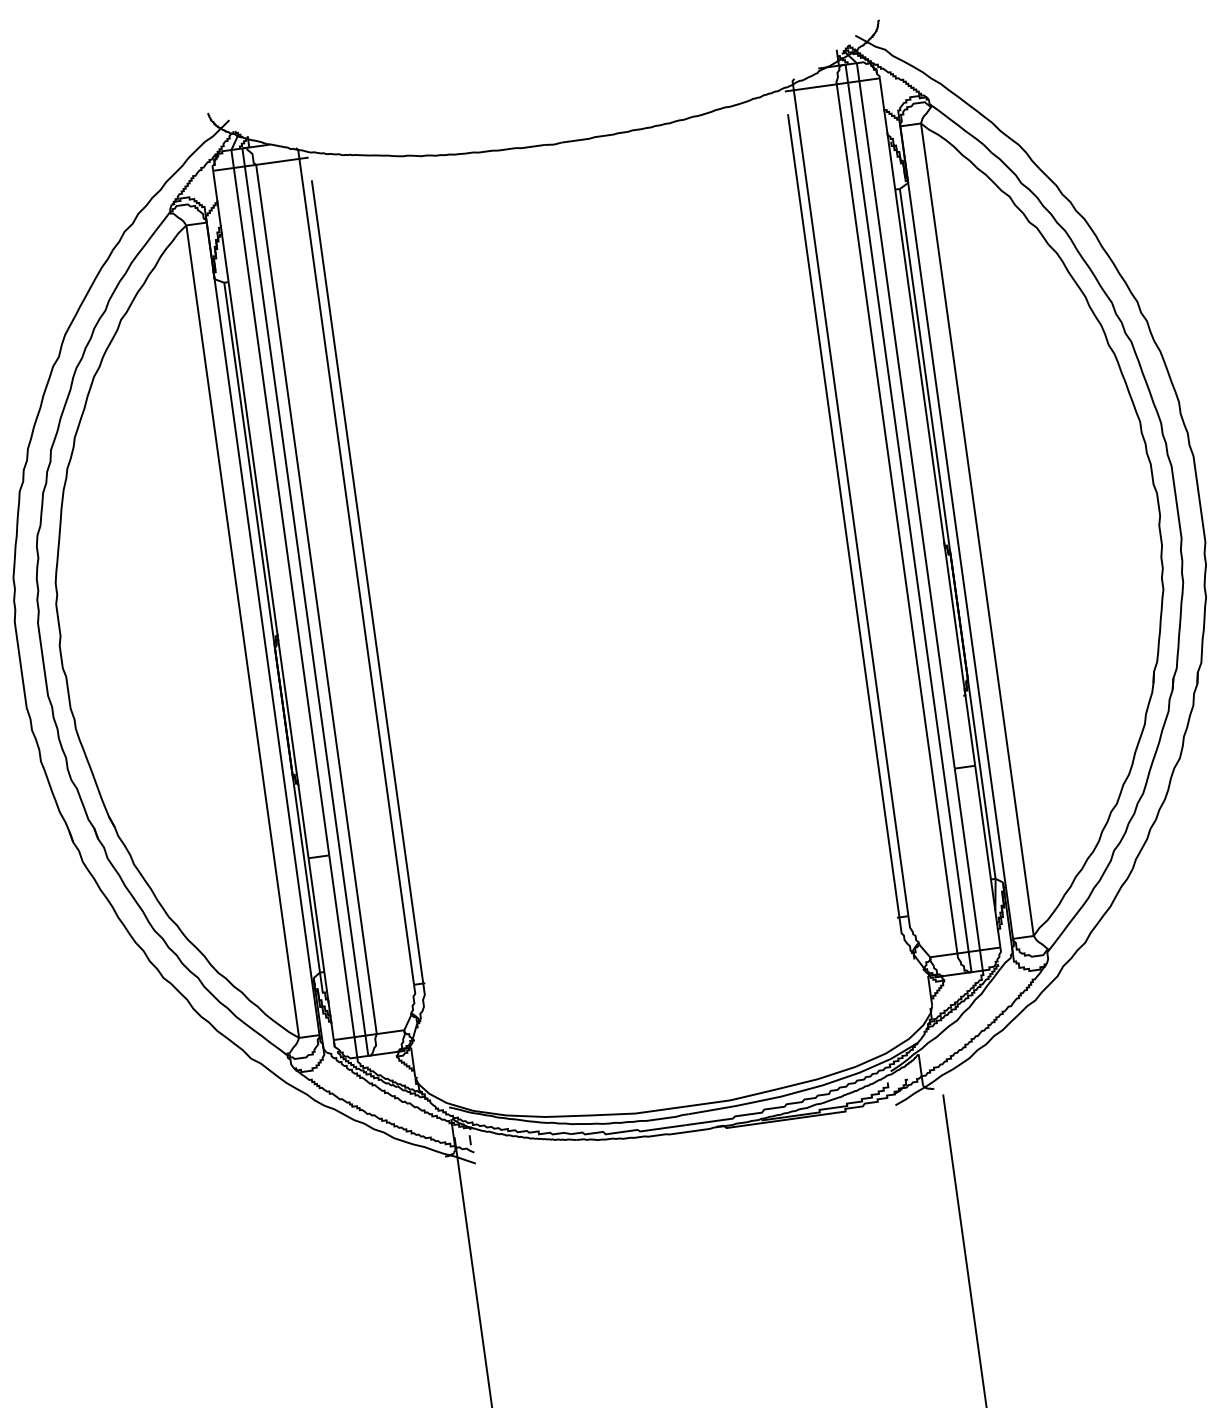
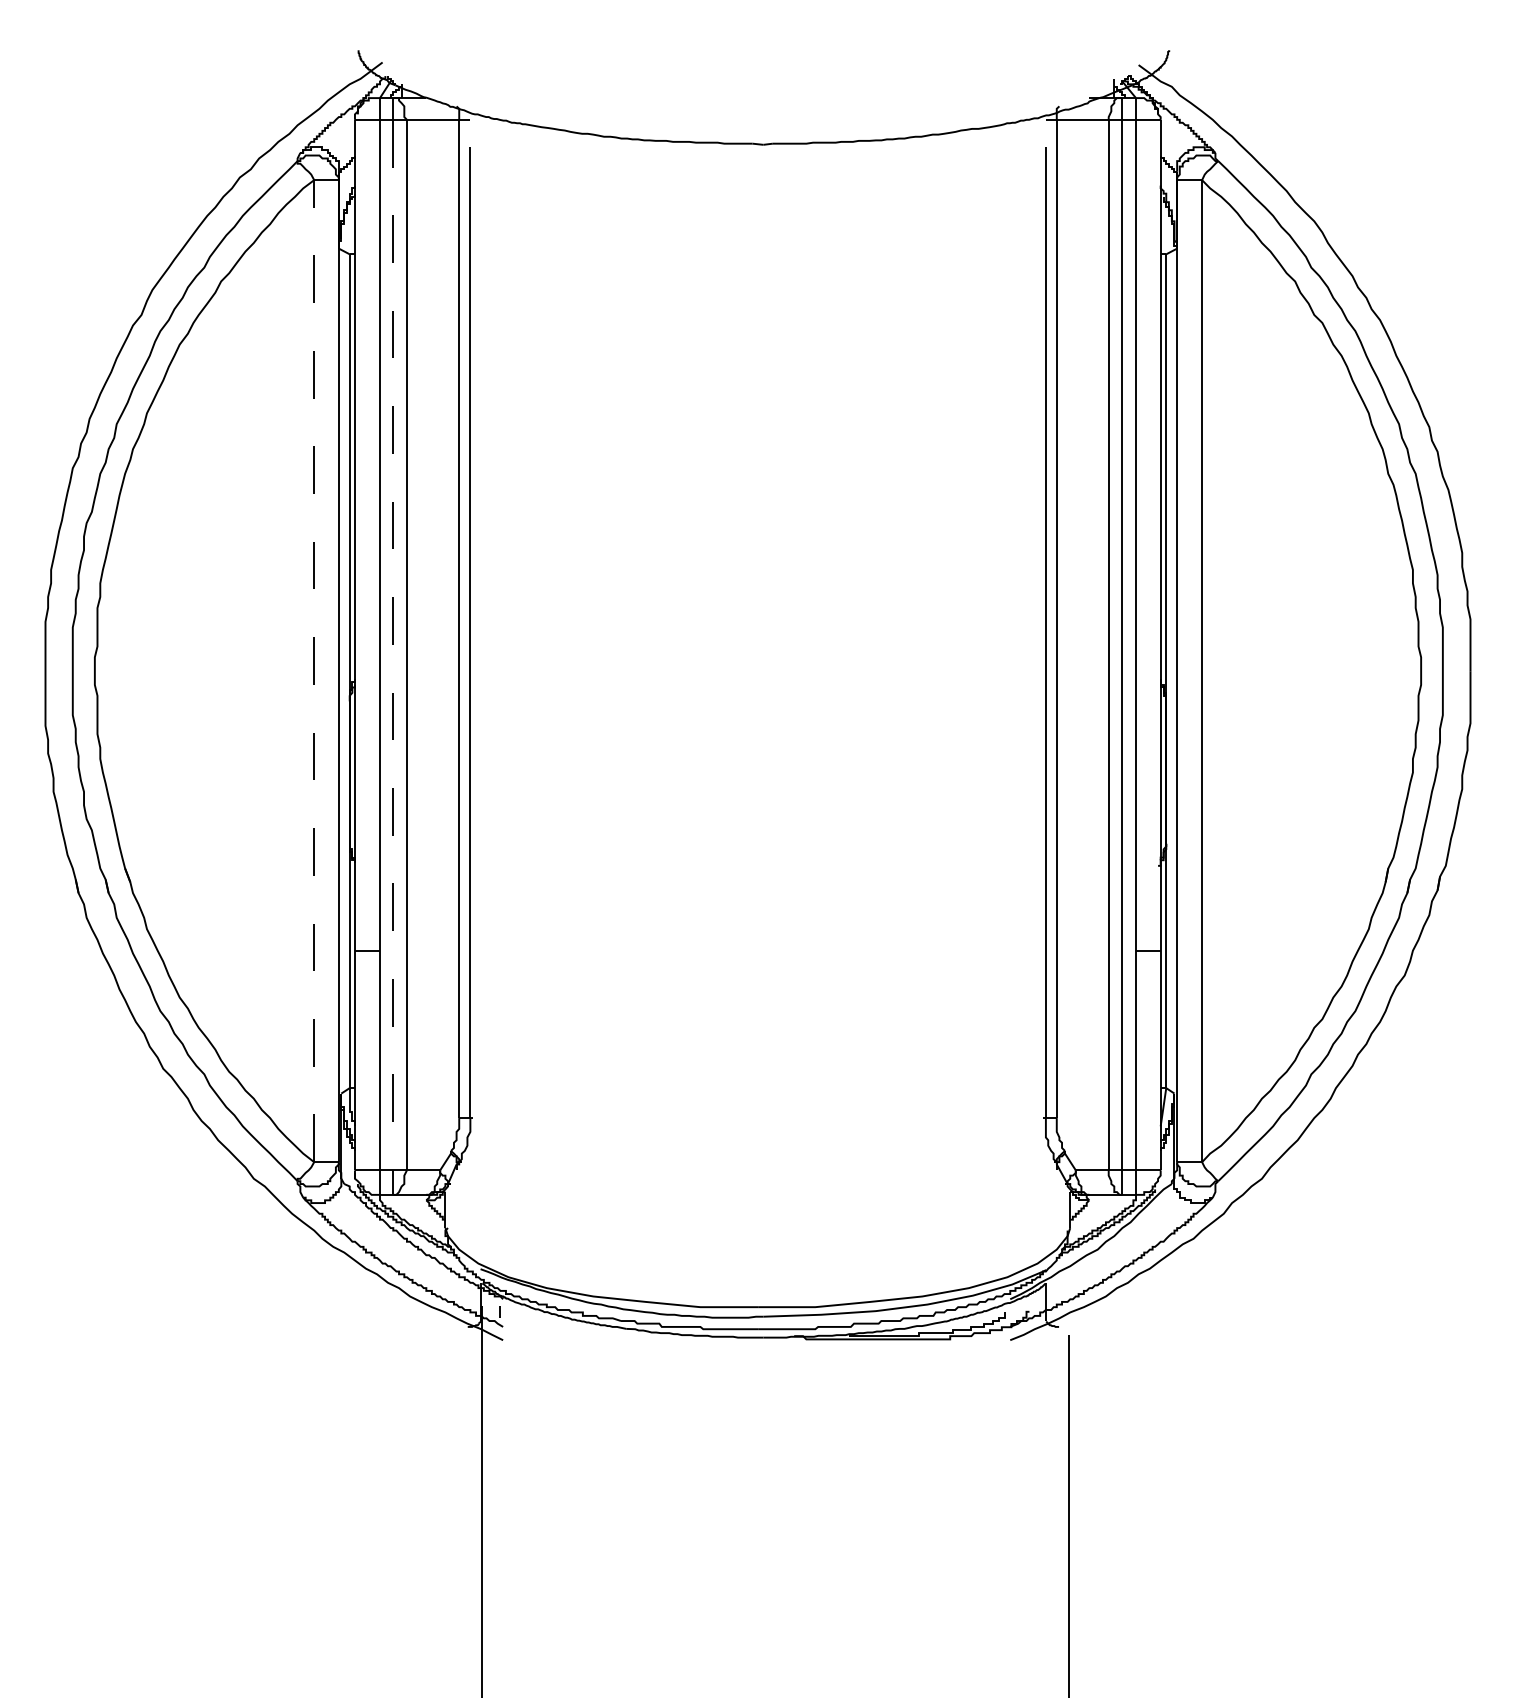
line: (305, 601) -> (393, 645), solid -> dashed
line: (242, 631) -> (314, 670), solid -> dashed

